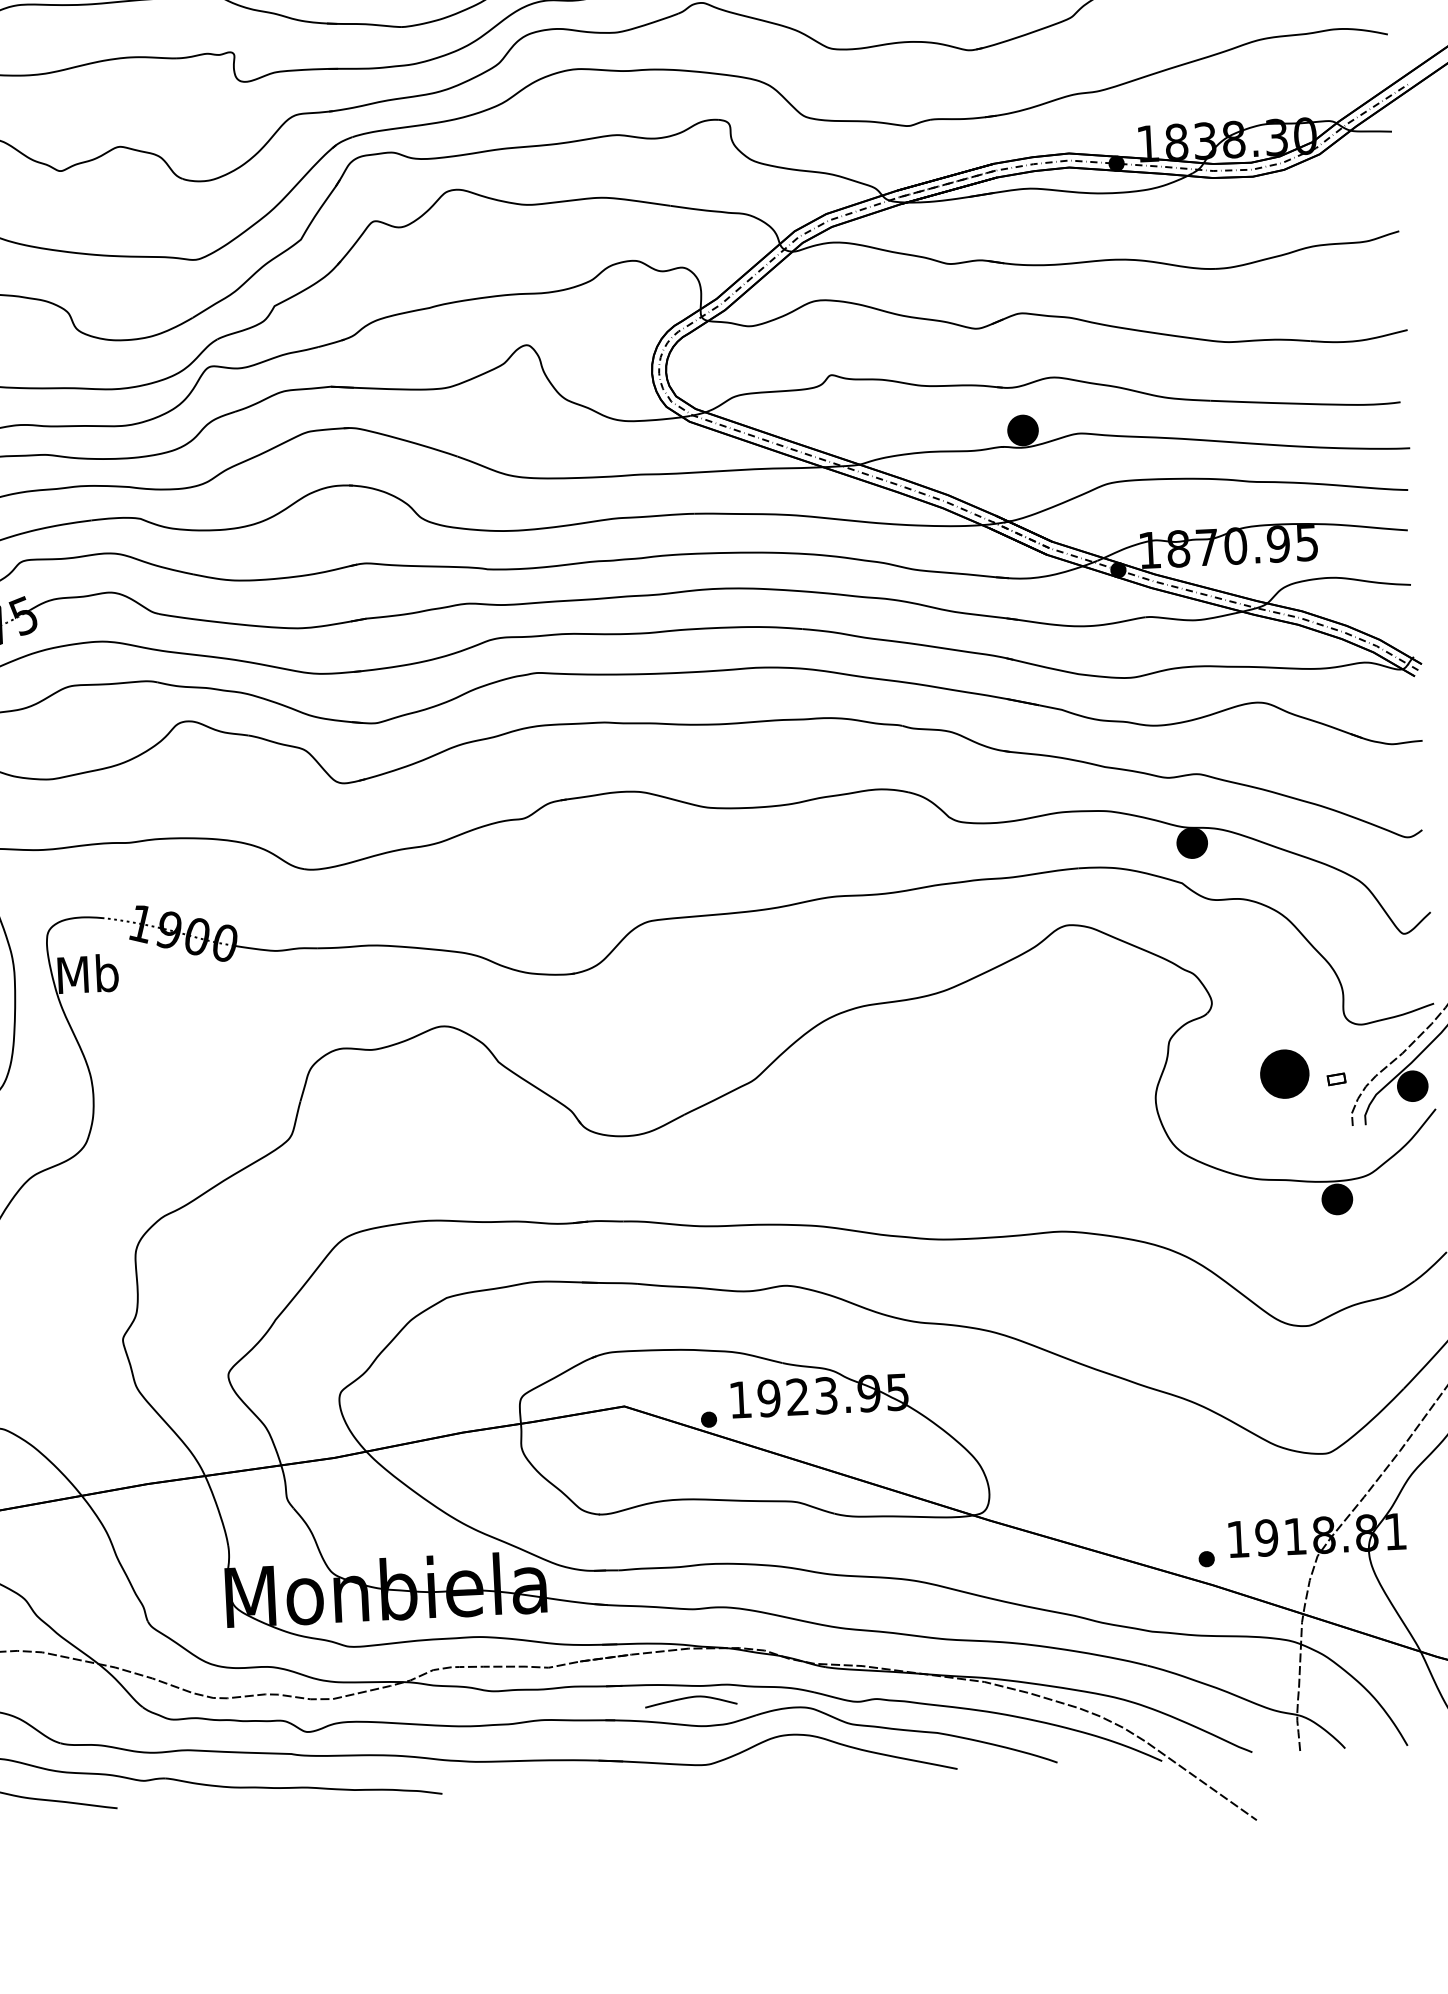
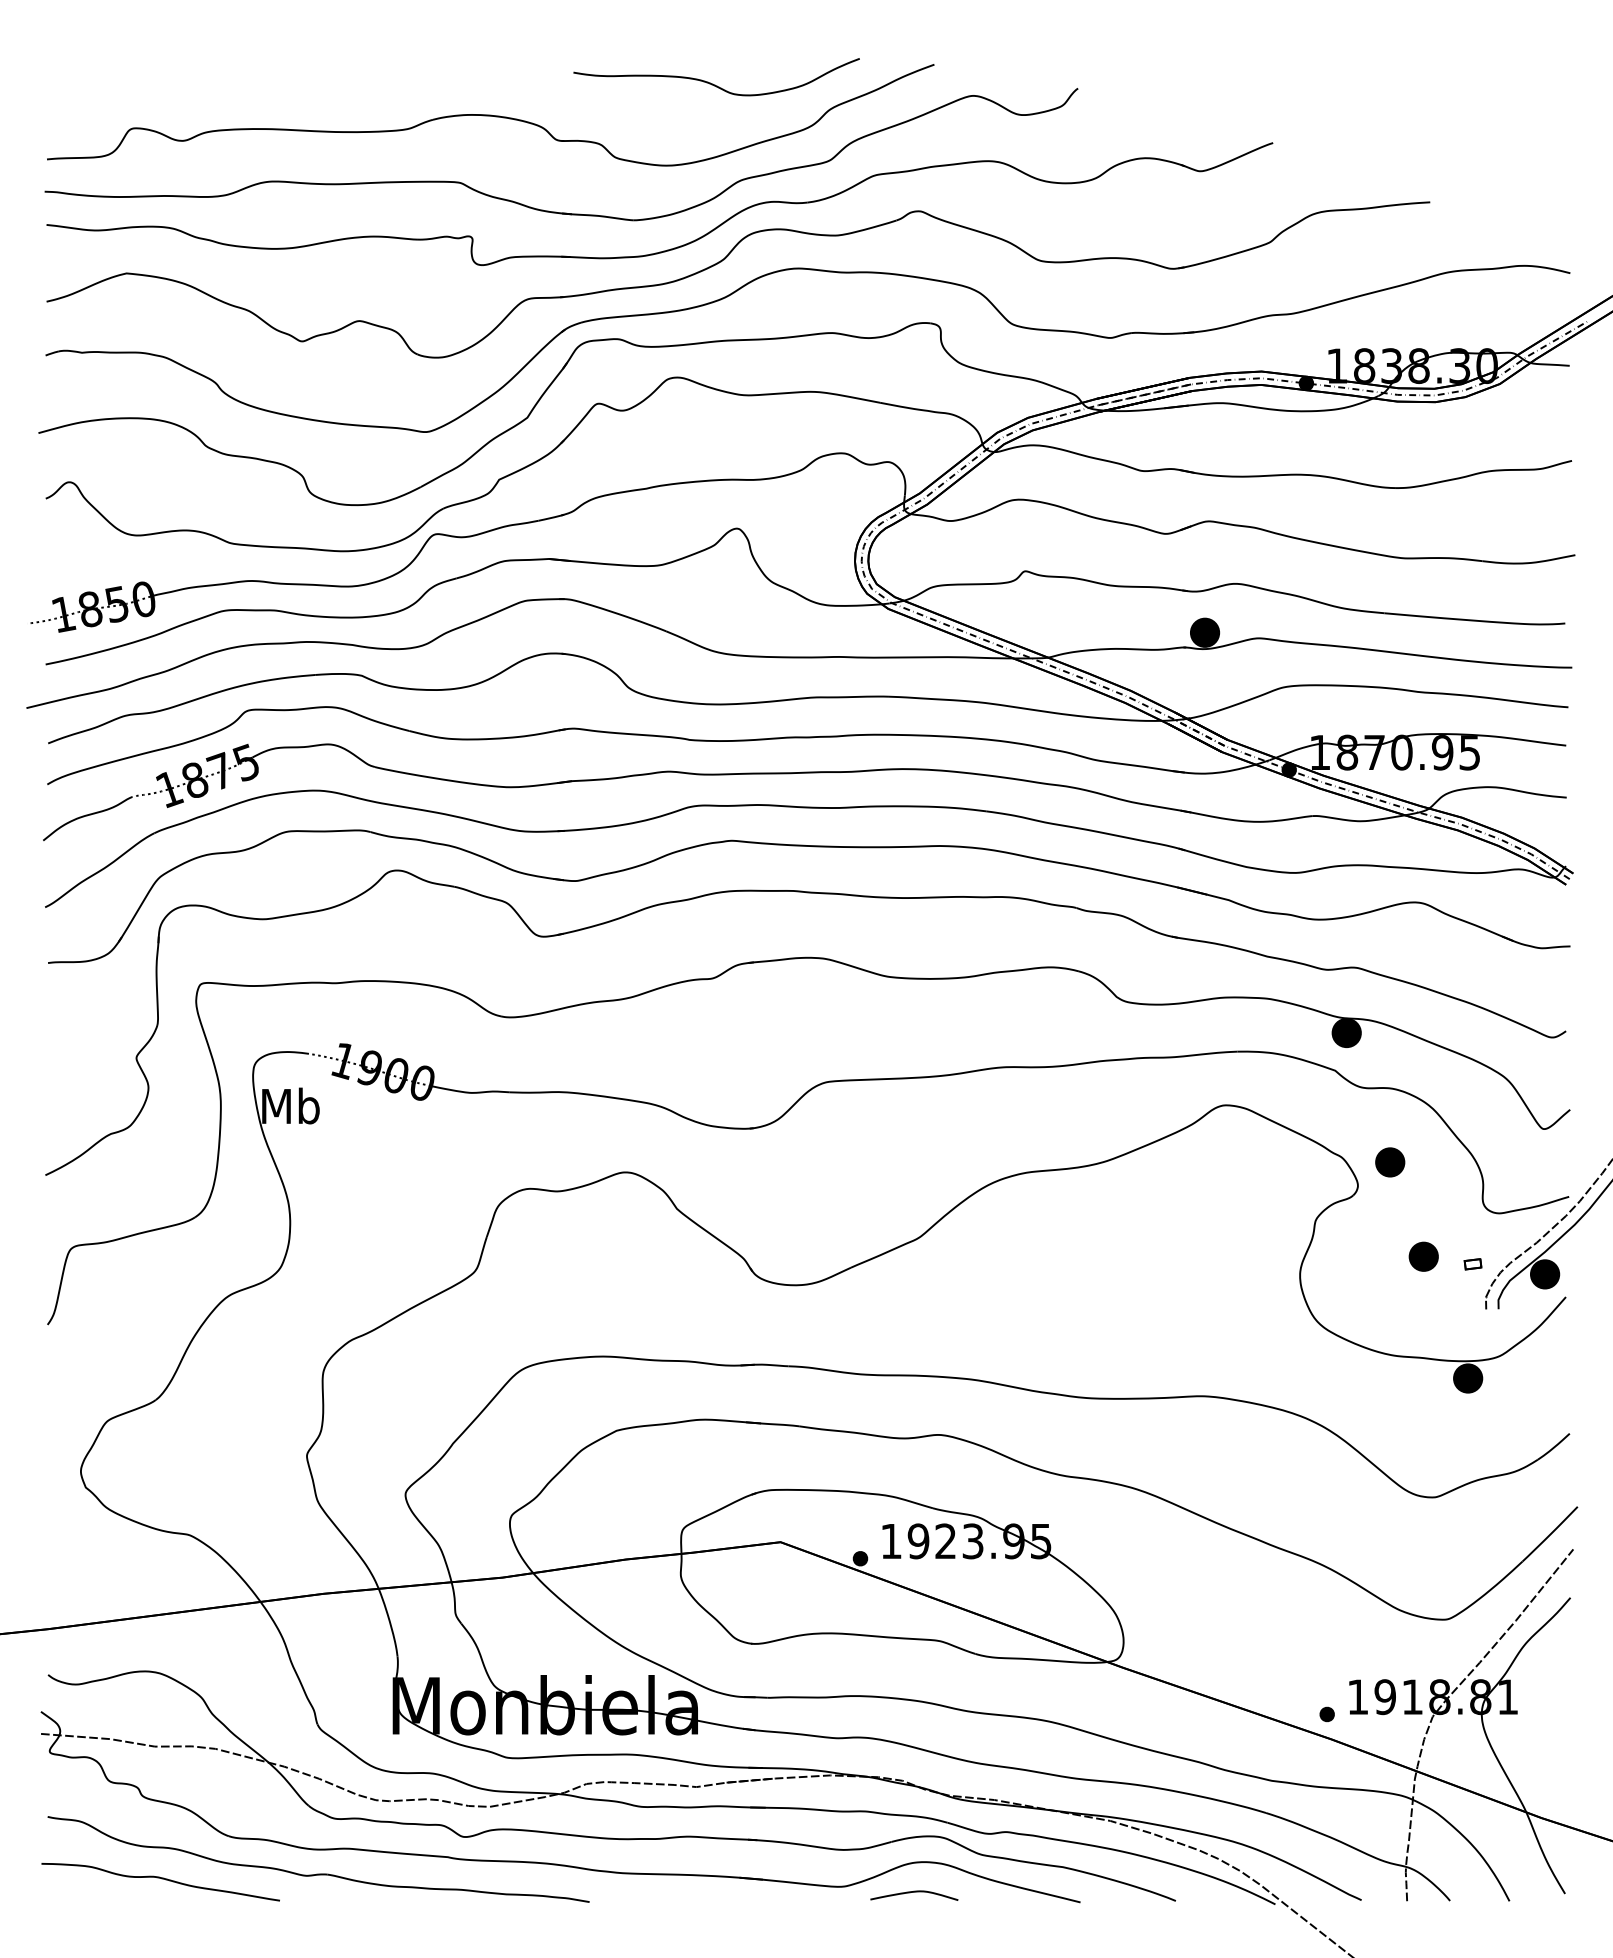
part: (1244, 976) -> (1390, 1162), added
part: (1284, 1073) -> (1423, 1256), size x0.62
curve: (691, 1698) -> (914, 1892), moved

